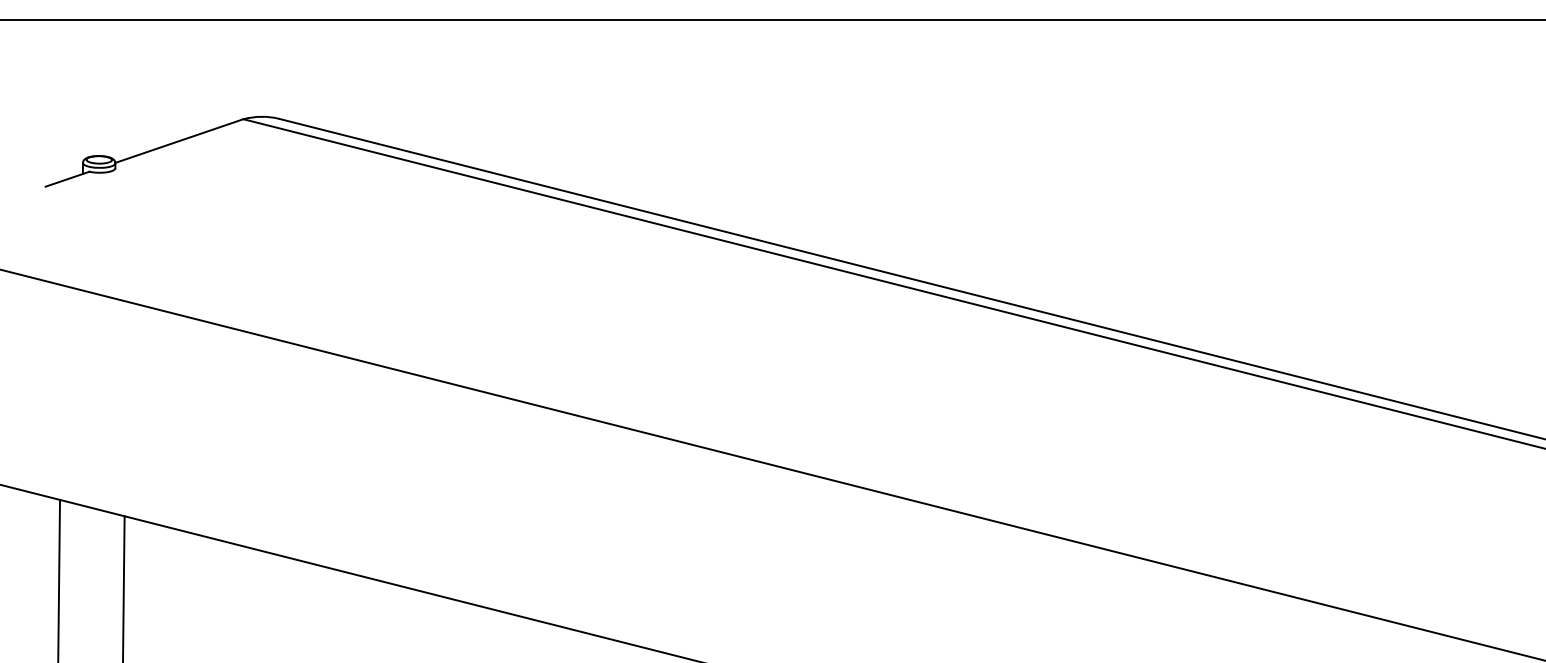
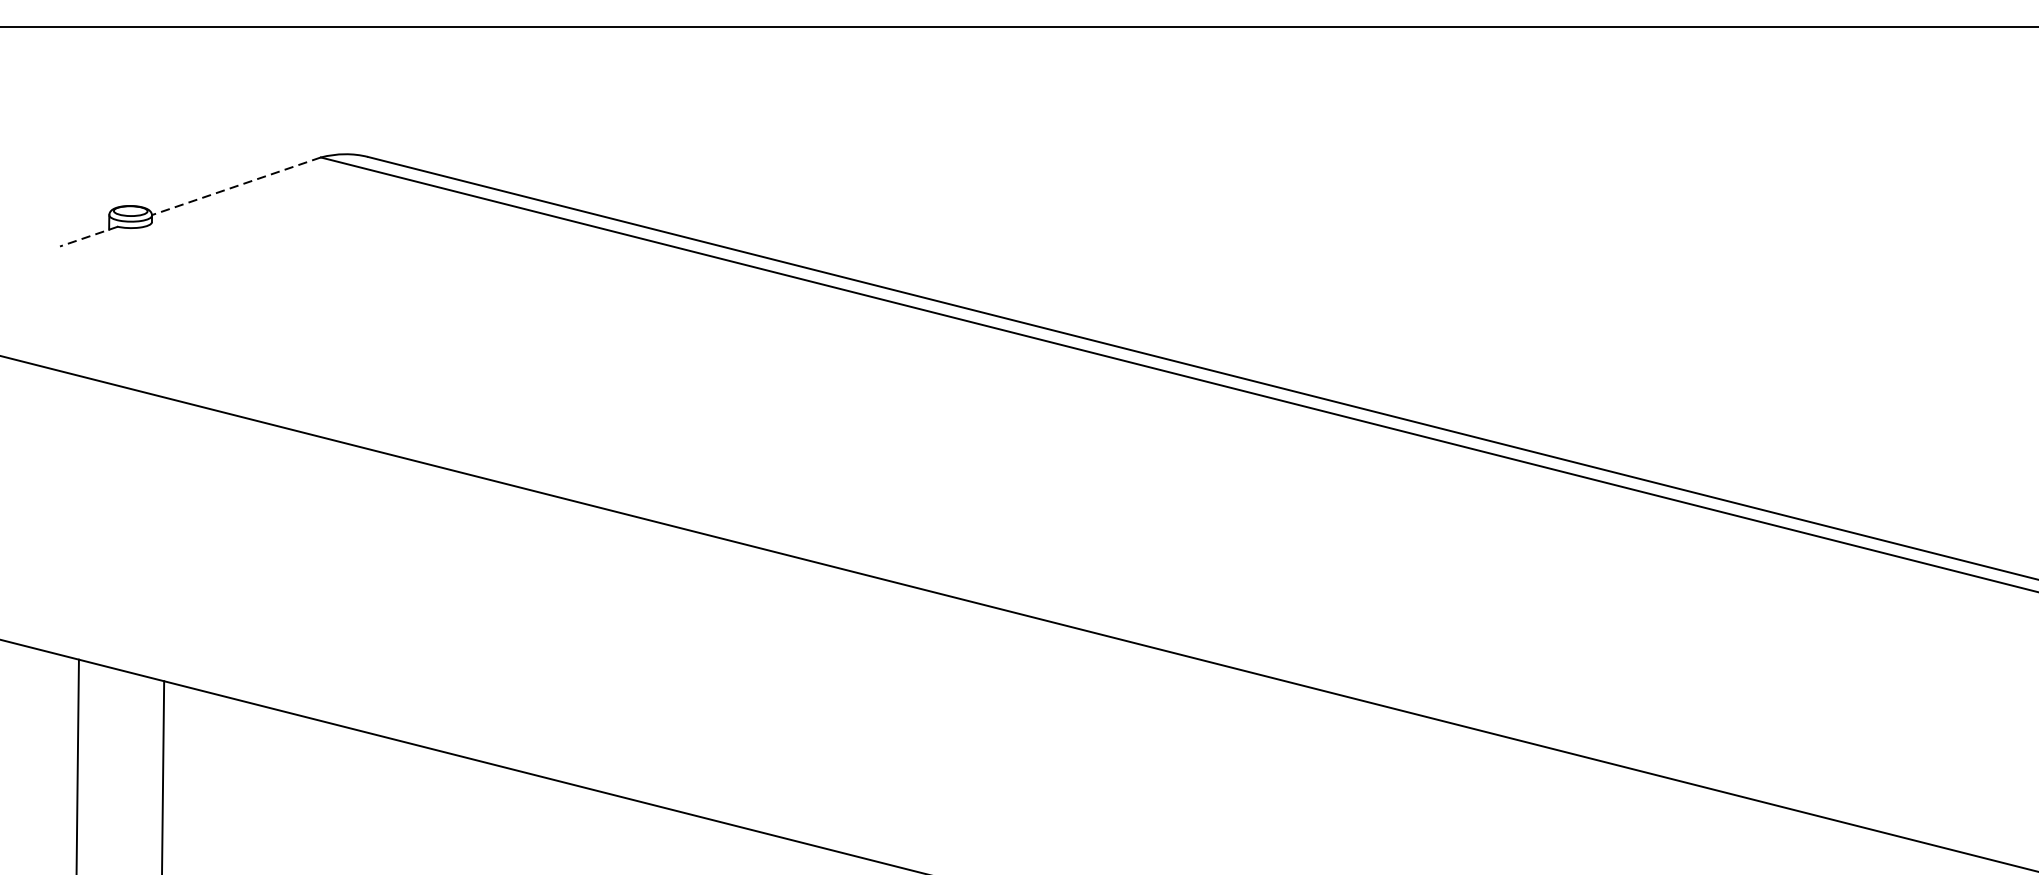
line: (179, 141) -> (236, 186), solid -> dashed
line: (67, 179) -> (88, 236), solid -> dashed

